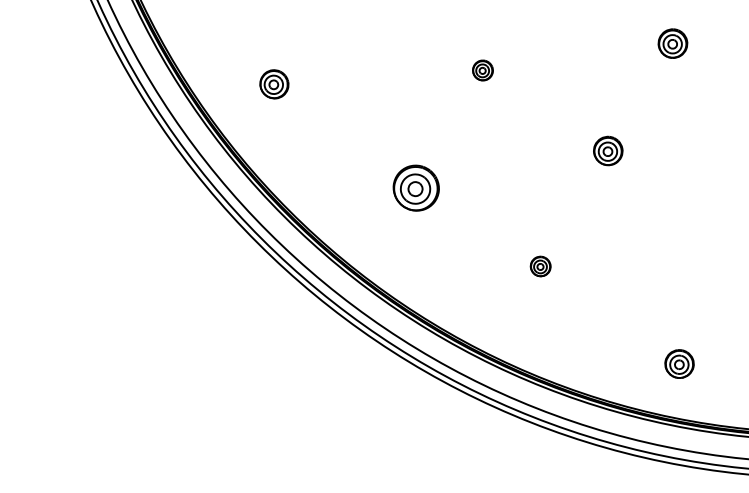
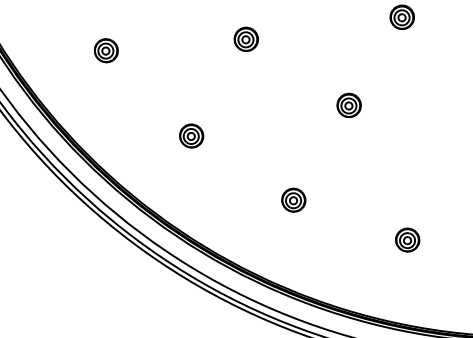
part: (482, 70) -> (245, 39), size x1.43
part: (274, 84) -> (106, 50), moved
part: (416, 188) -> (191, 136), size x0.62
part: (540, 266) -> (293, 200), size x1.43
part: (679, 363) -> (407, 239), moved

